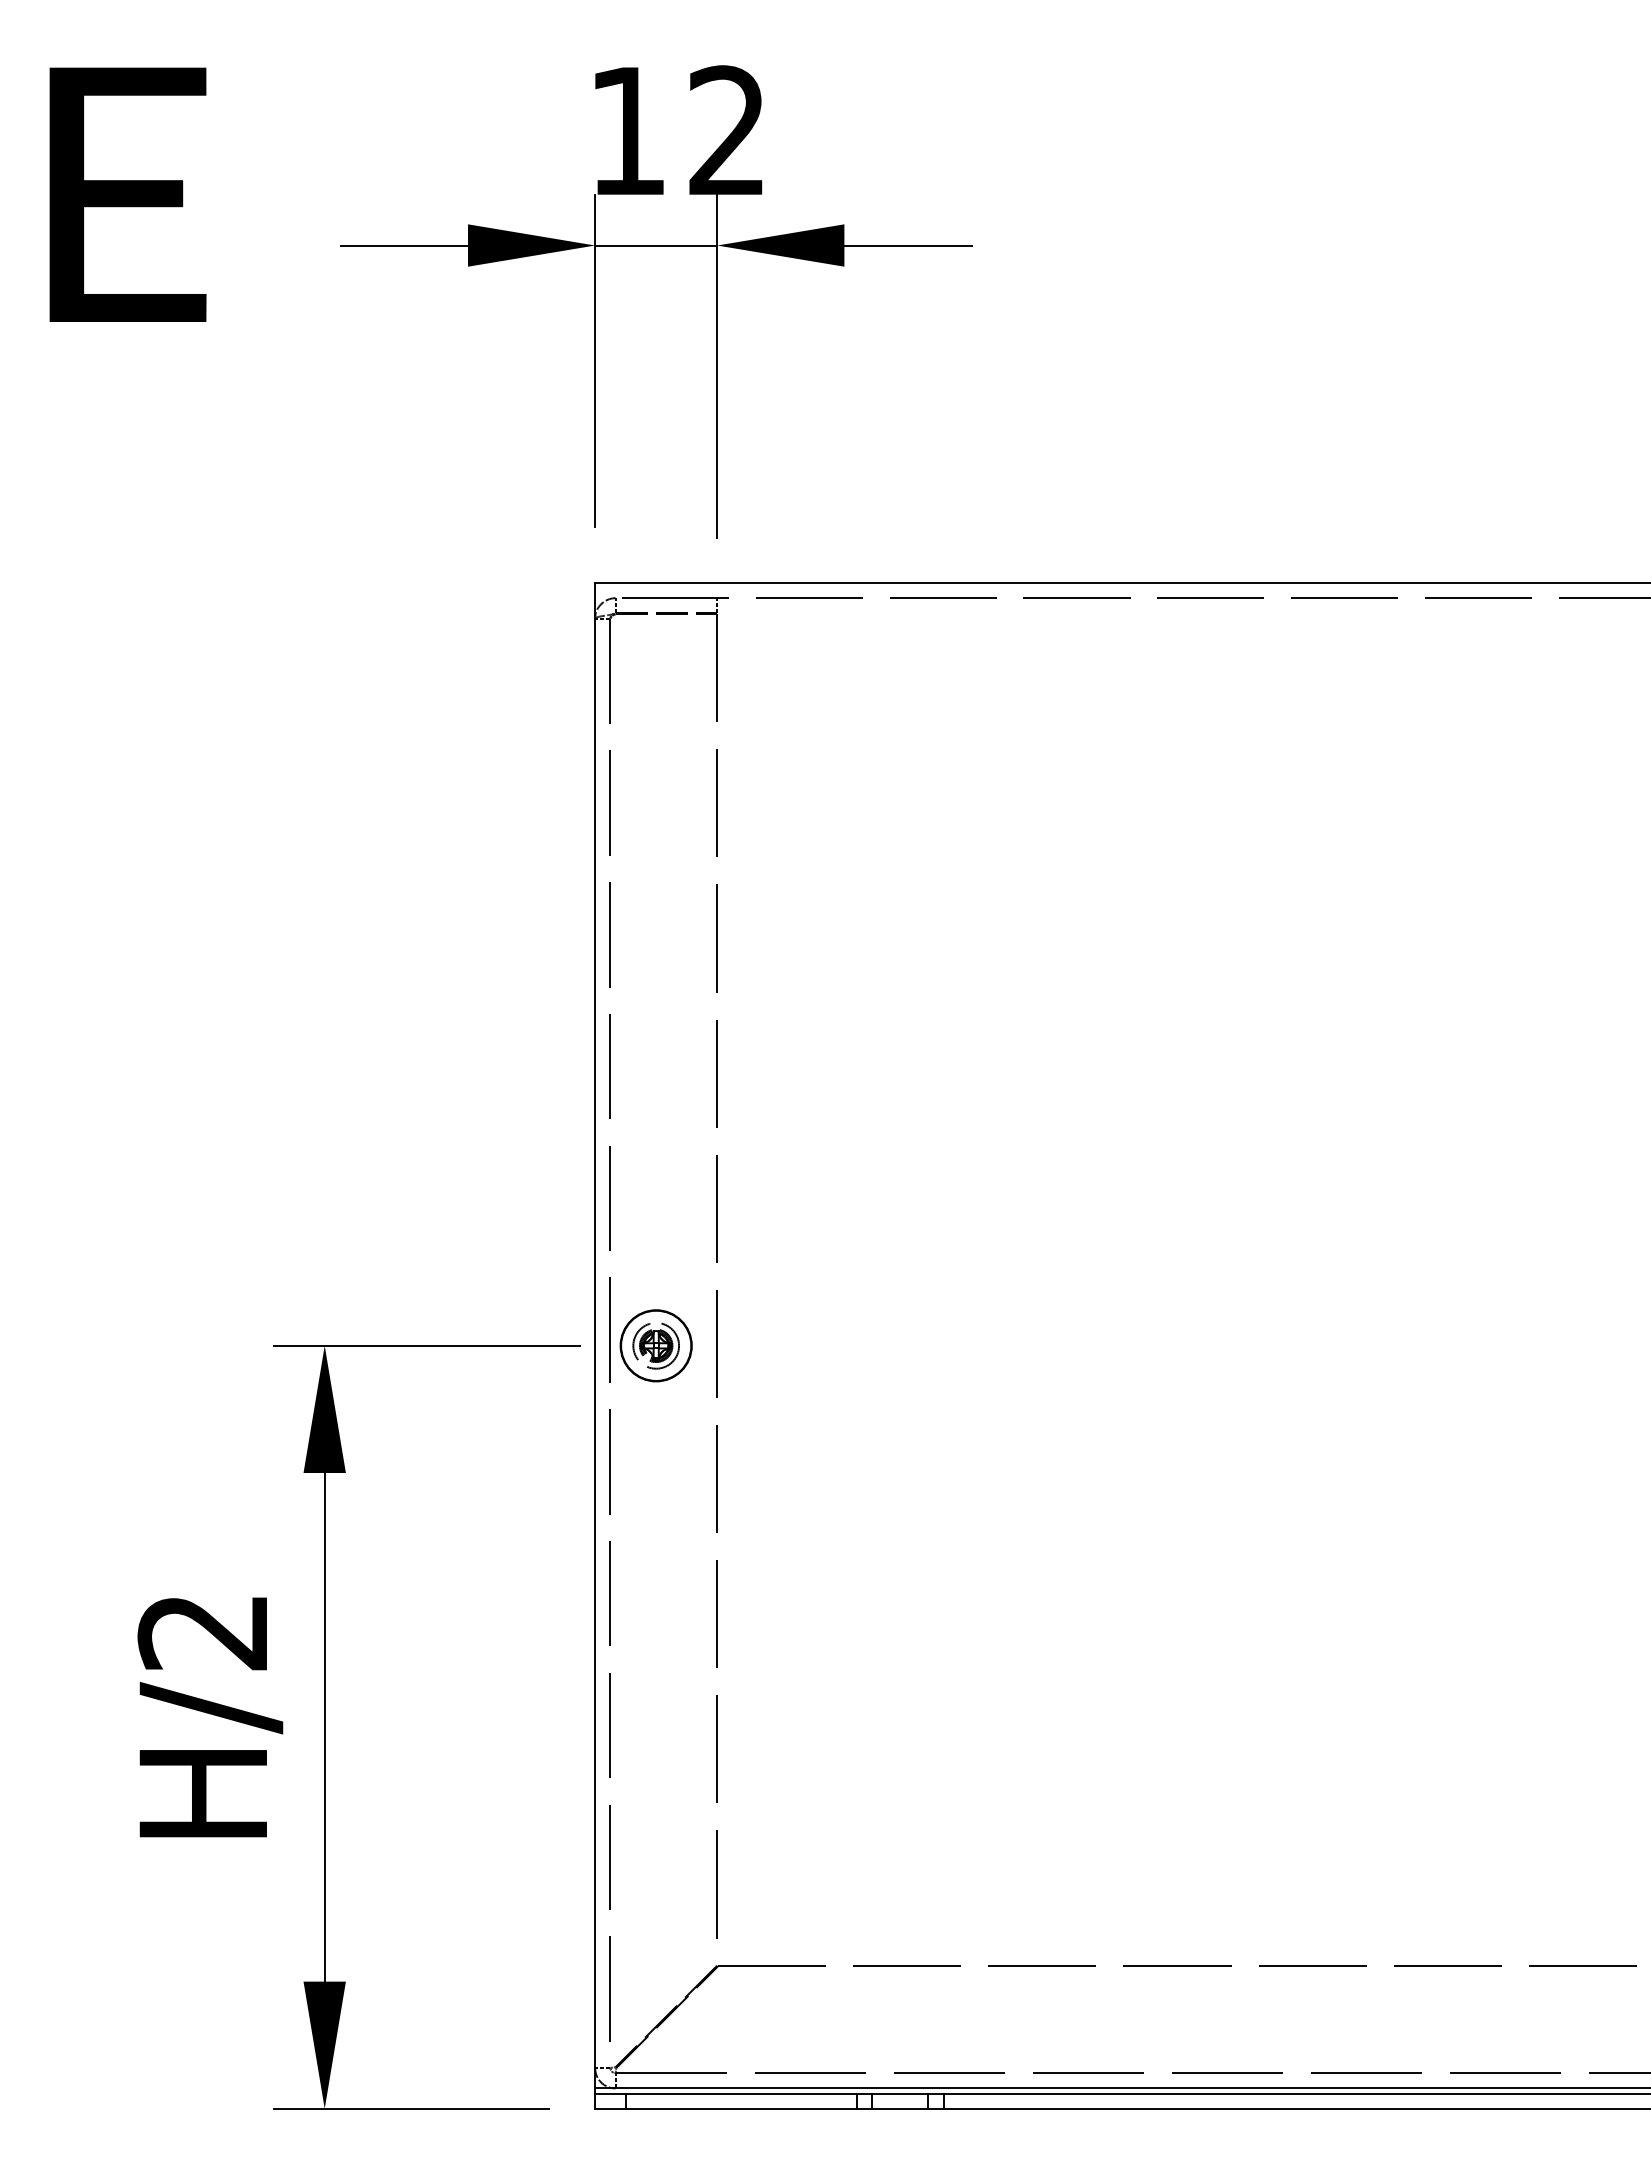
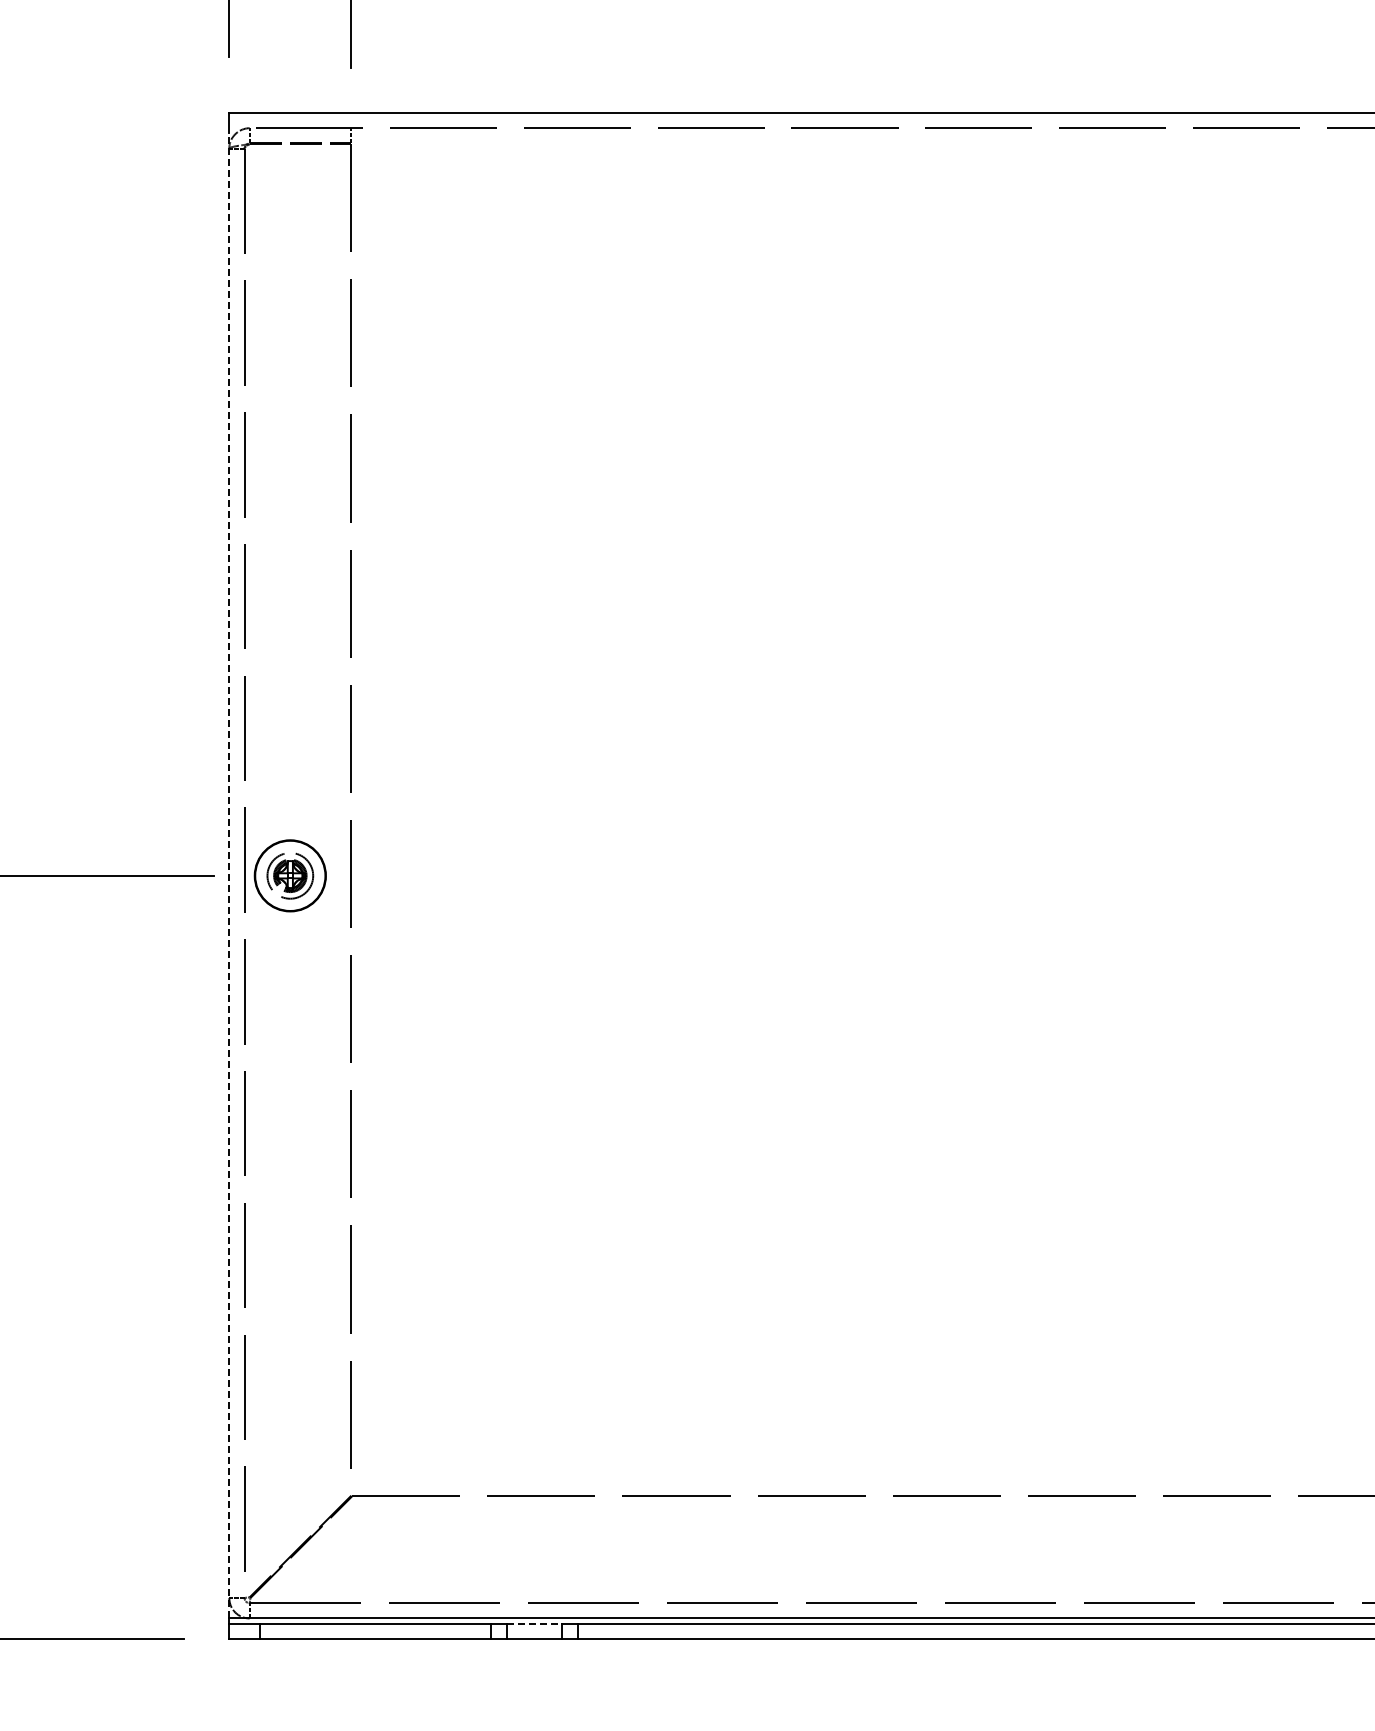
line: (595, 1345) -> (229, 875), solid -> dashed
line: (900, 2093) -> (534, 1623), solid -> dashed

